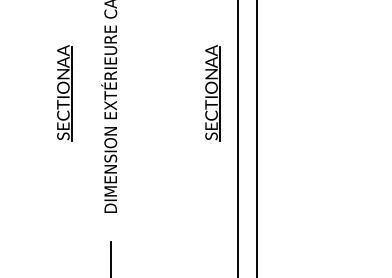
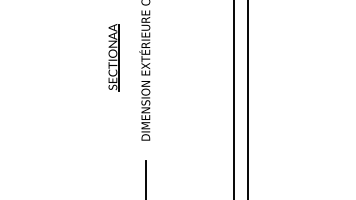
part: (212, 93) -> (216, 57), removed

